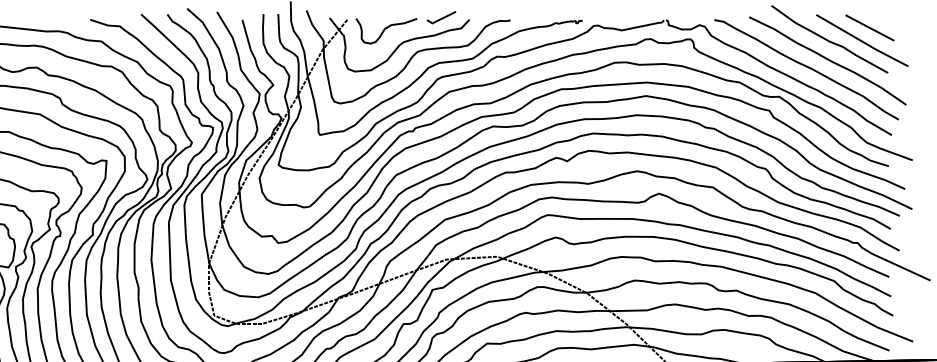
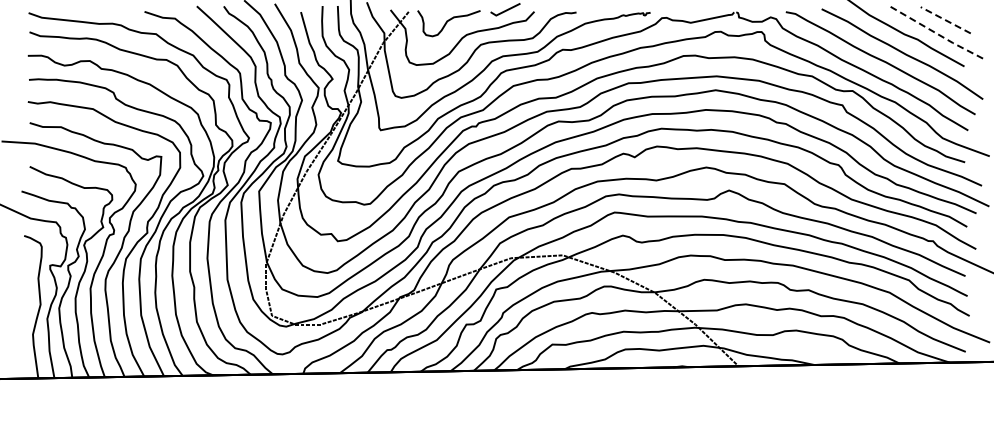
line: (869, 28) -> (945, 20), solid -> dashed
line: (862, 41) -> (938, 34), solid -> dashed

